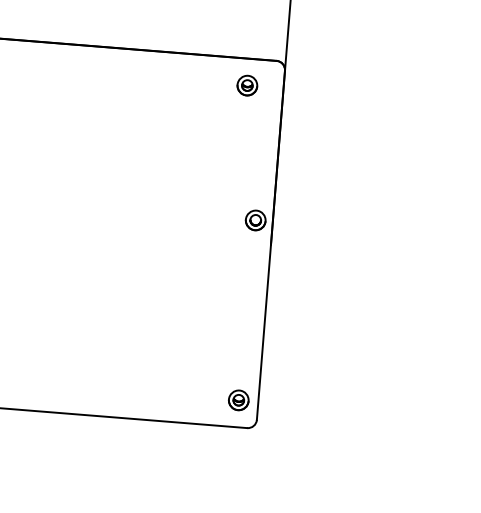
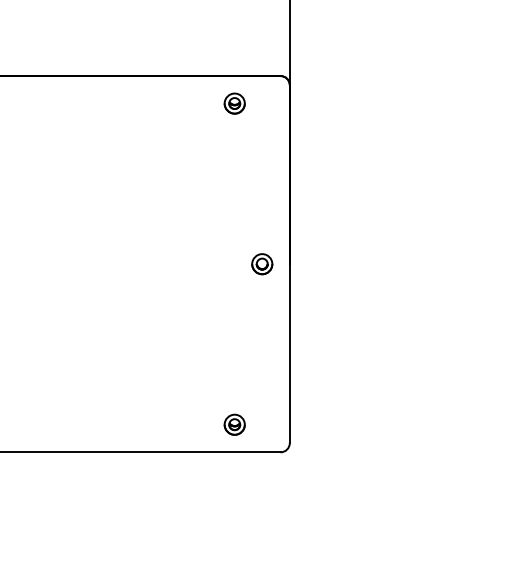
part: (247, 85) -> (234, 103), moved
part: (255, 220) -> (262, 264), moved
part: (238, 400) -> (234, 424), moved

